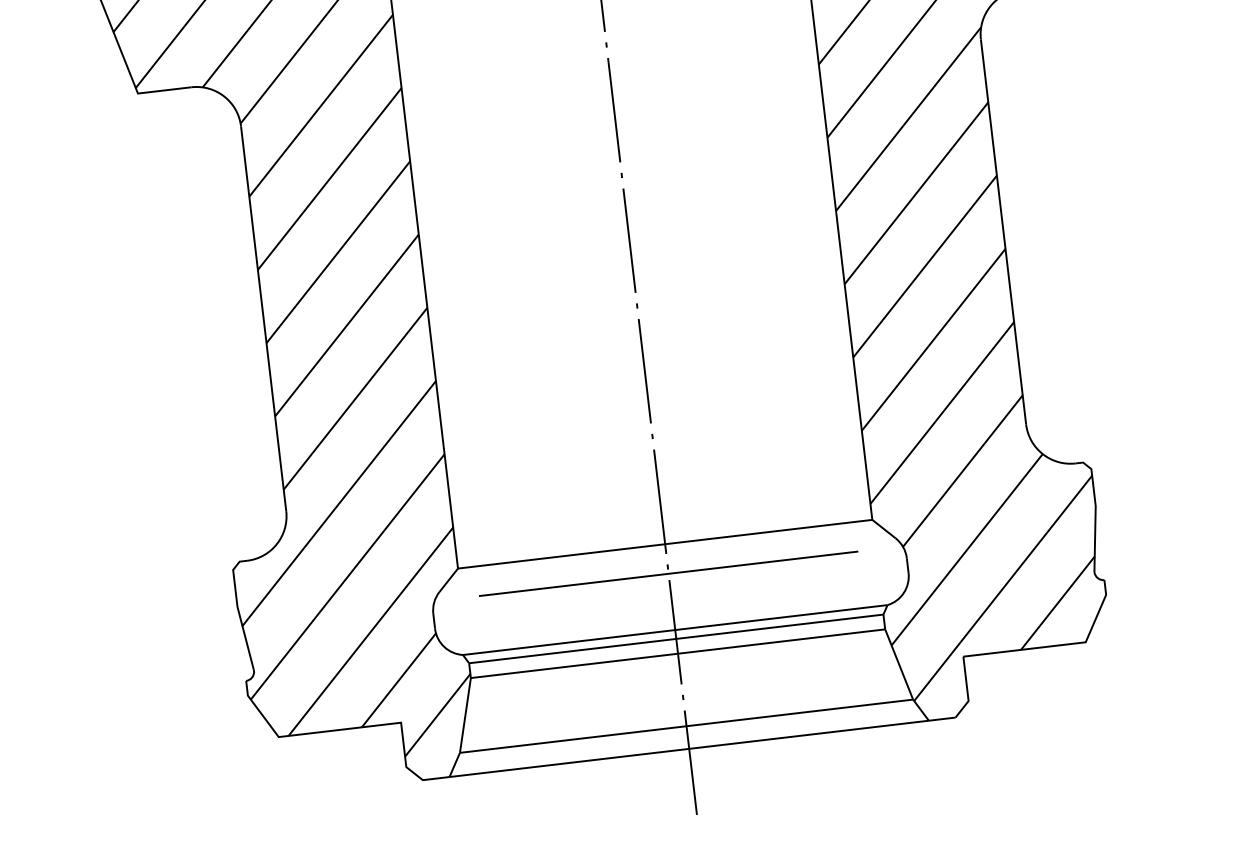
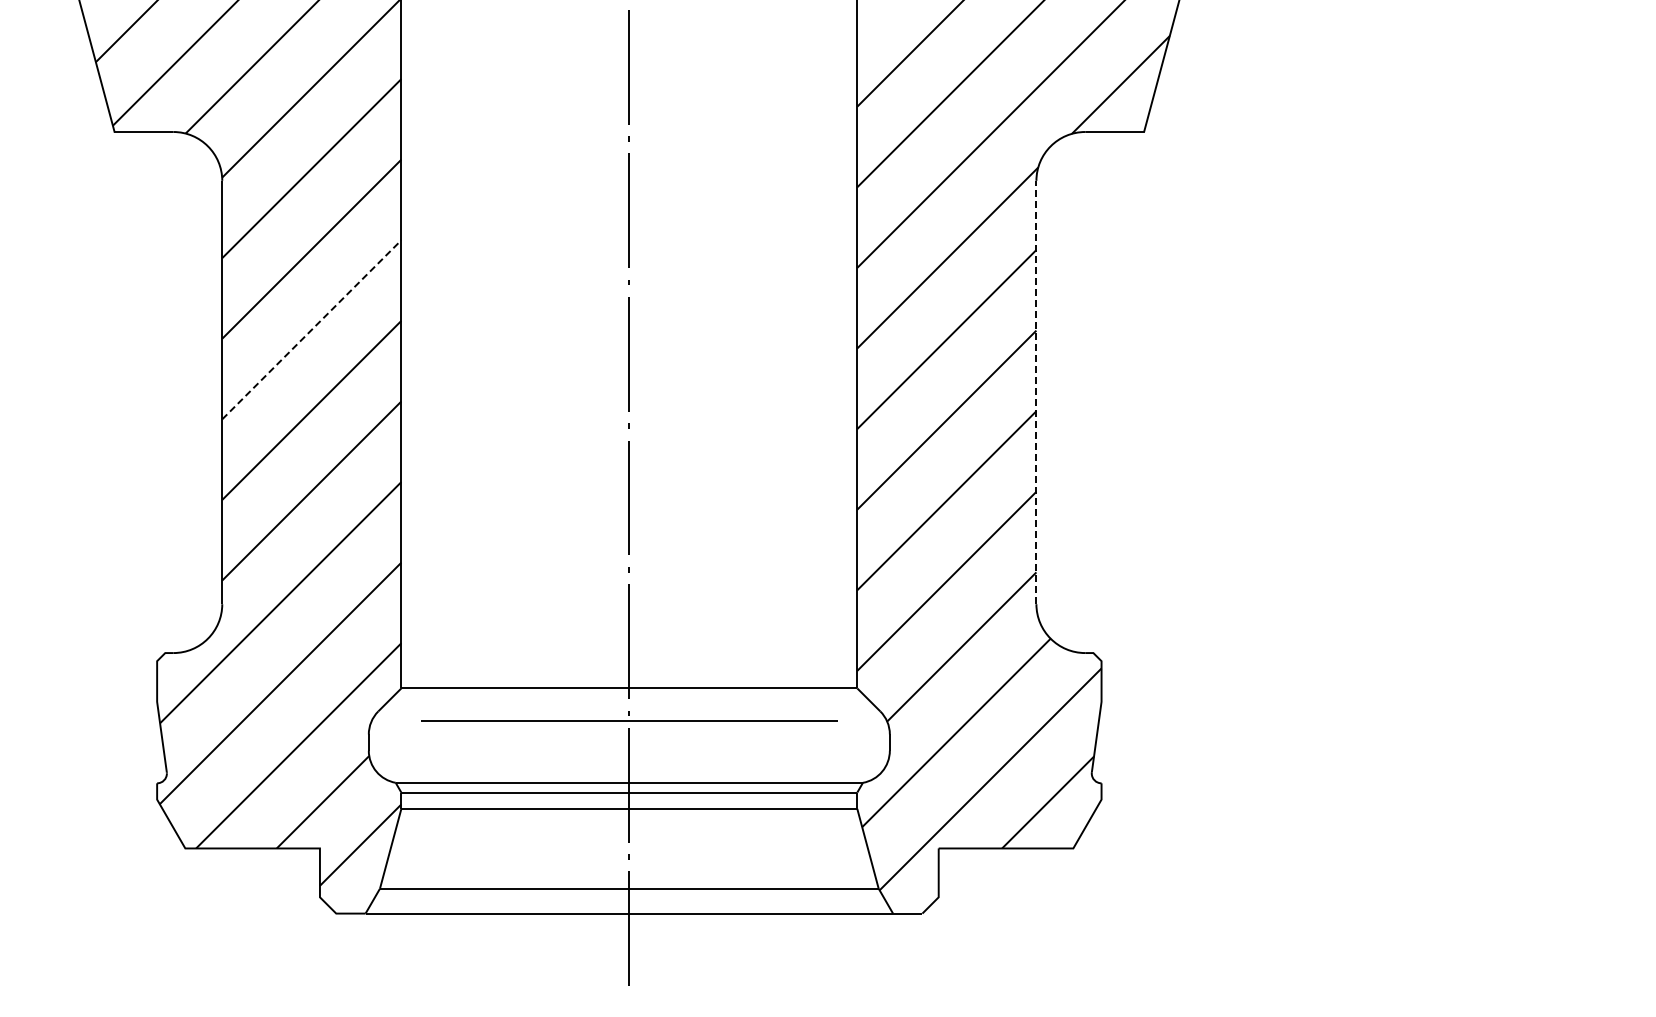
line: (1003, 231) -> (1036, 392), solid -> dashed
line: (338, 252) -> (311, 329), solid -> dashed

